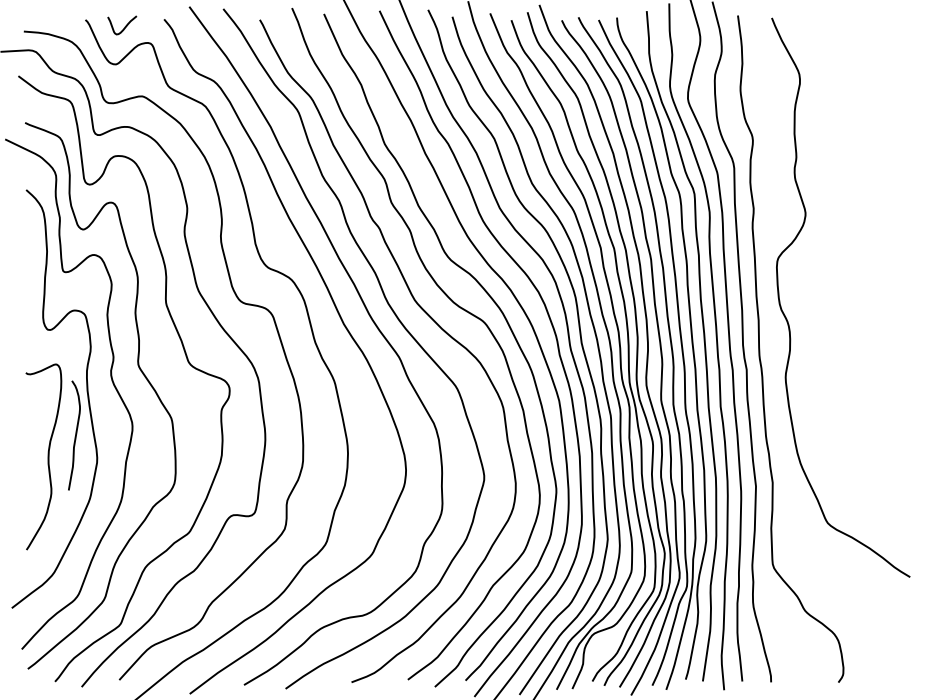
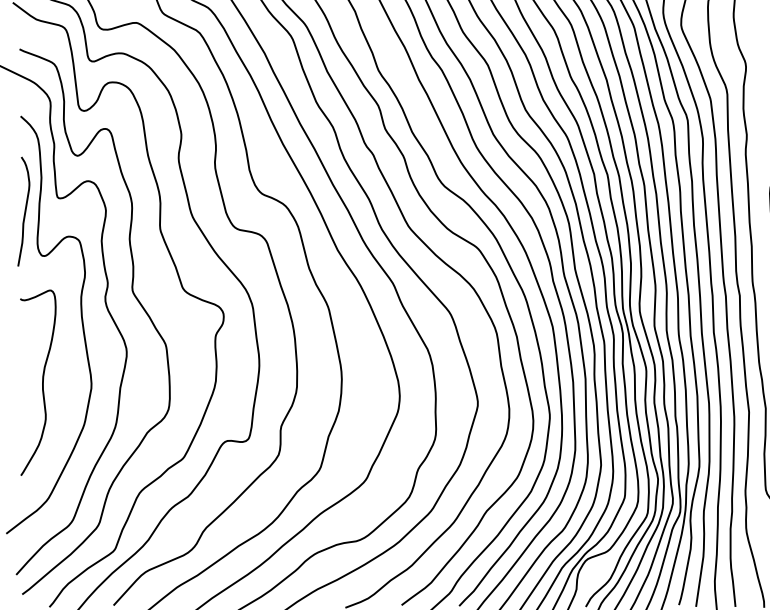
curve: (75, 435) -> (24, 211), moved

